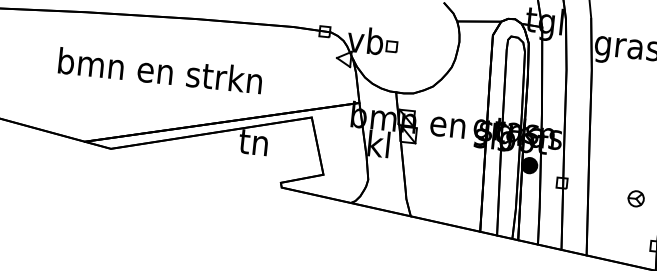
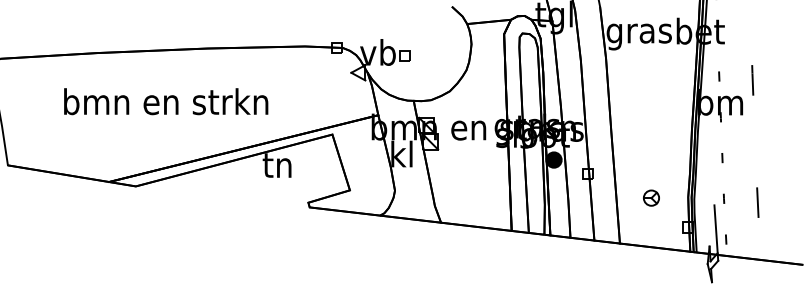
text: (160, 70) -> (166, 101), moved
part: (636, 198) -> (651, 197), moved

